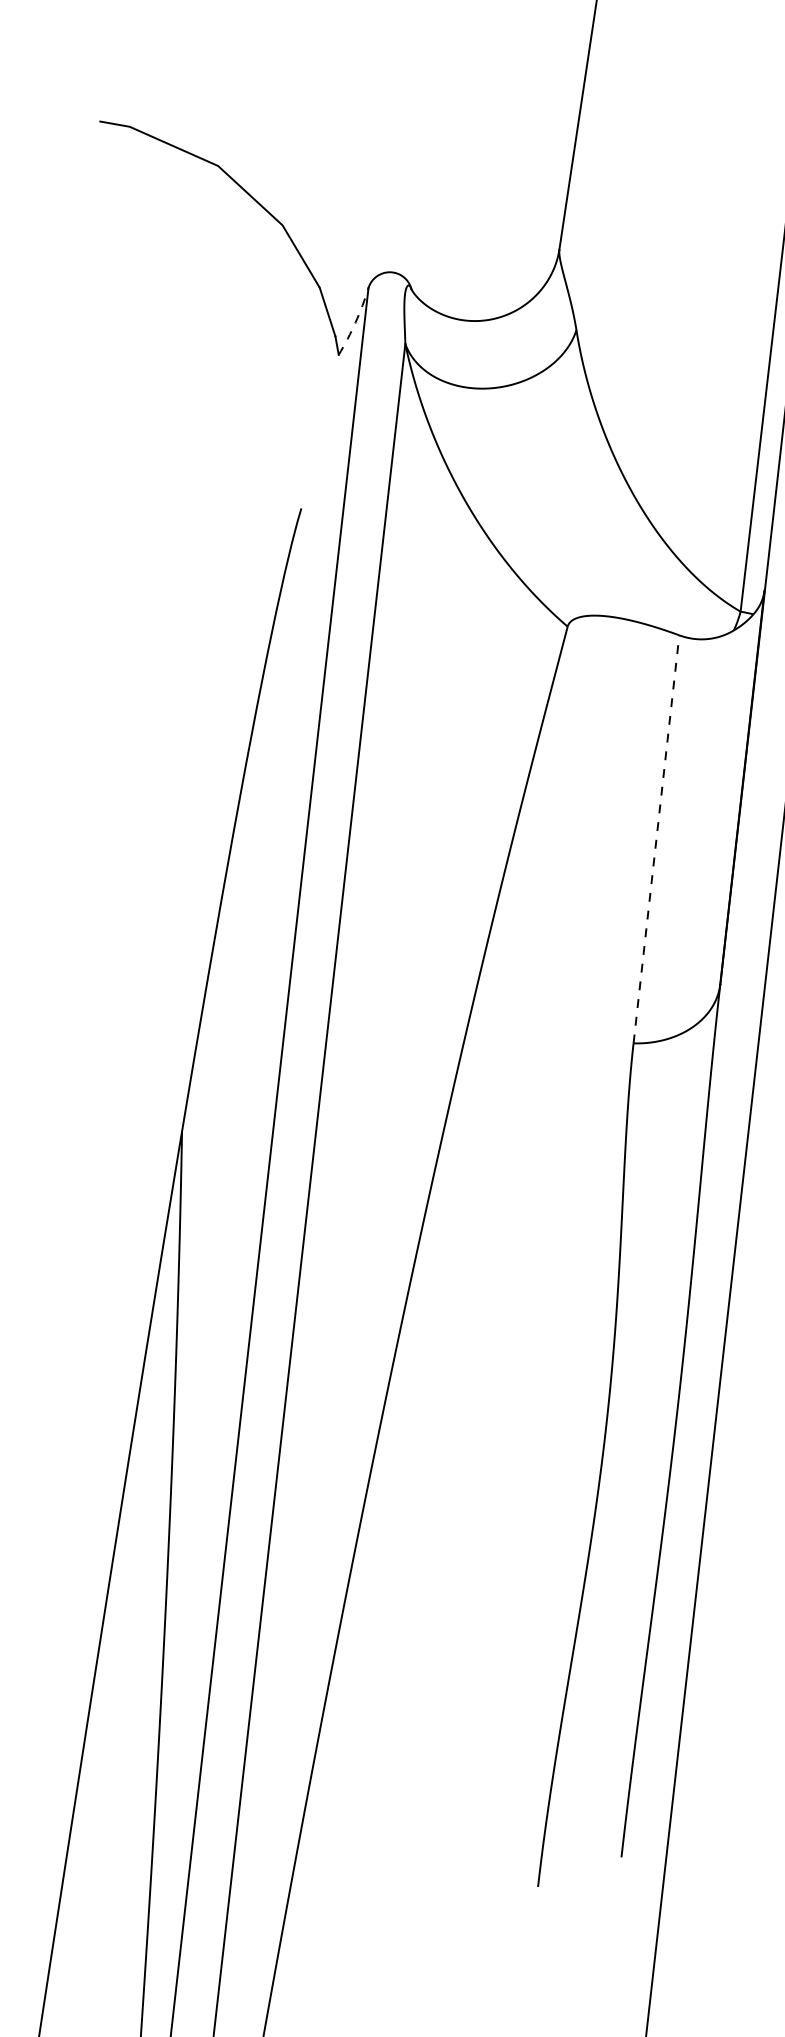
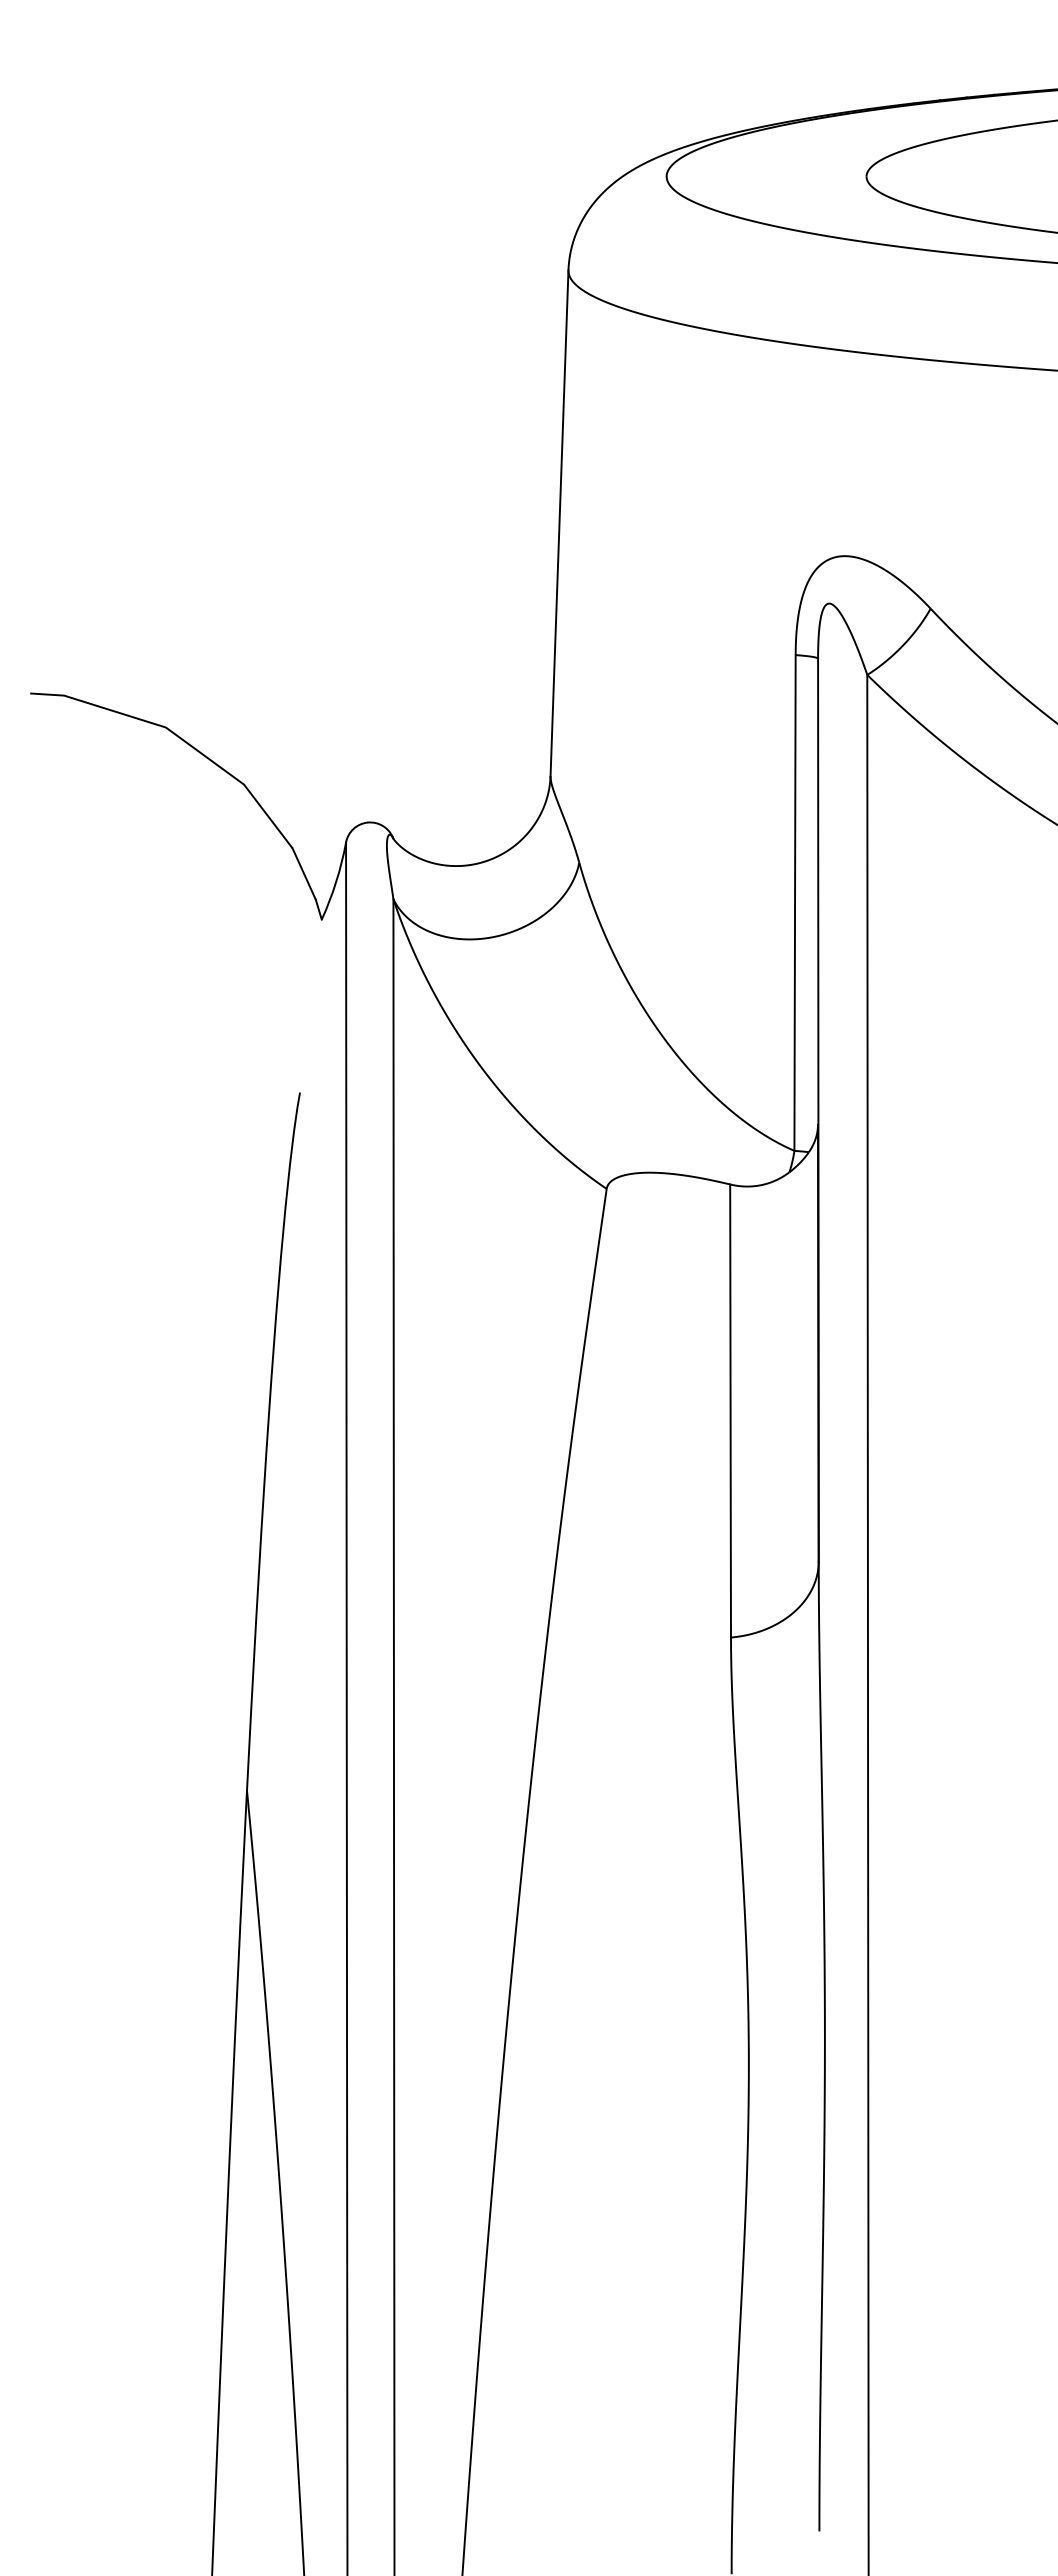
arc: (355, 322) -> (336, 881), dashed -> solid
line: (656, 839) -> (730, 1411), dashed -> solid

